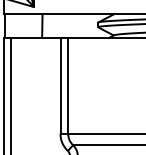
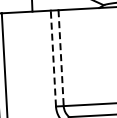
line: (60, 85) -> (53, 58), solid -> dashed
line: (68, 86) -> (61, 58), solid -> dashed

